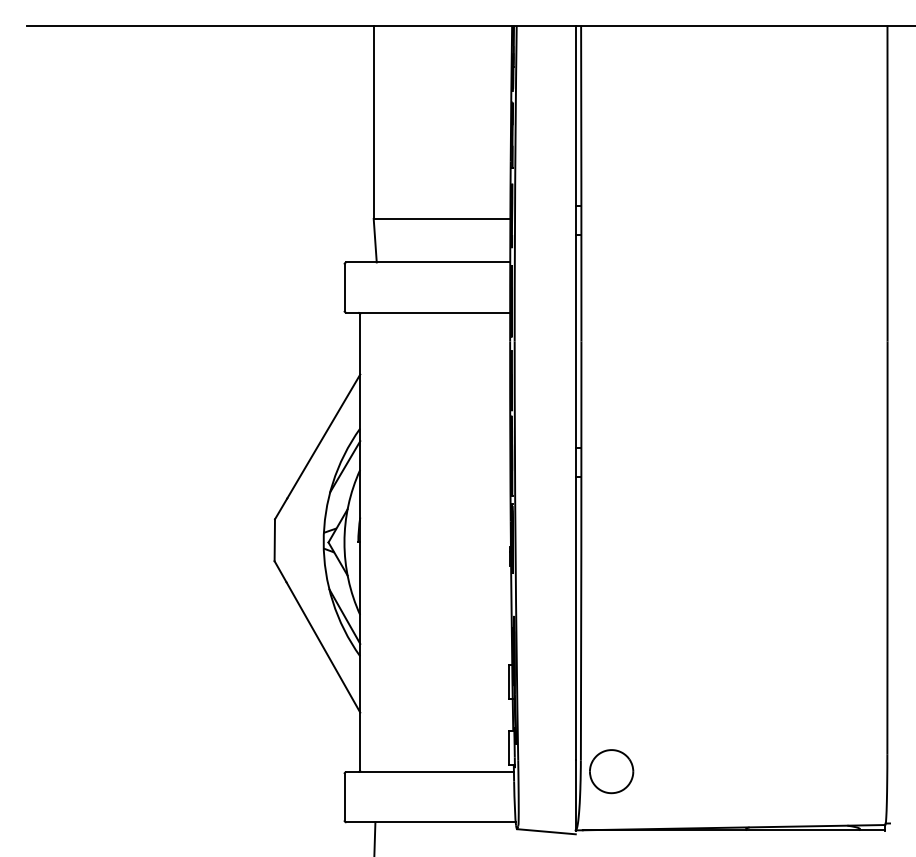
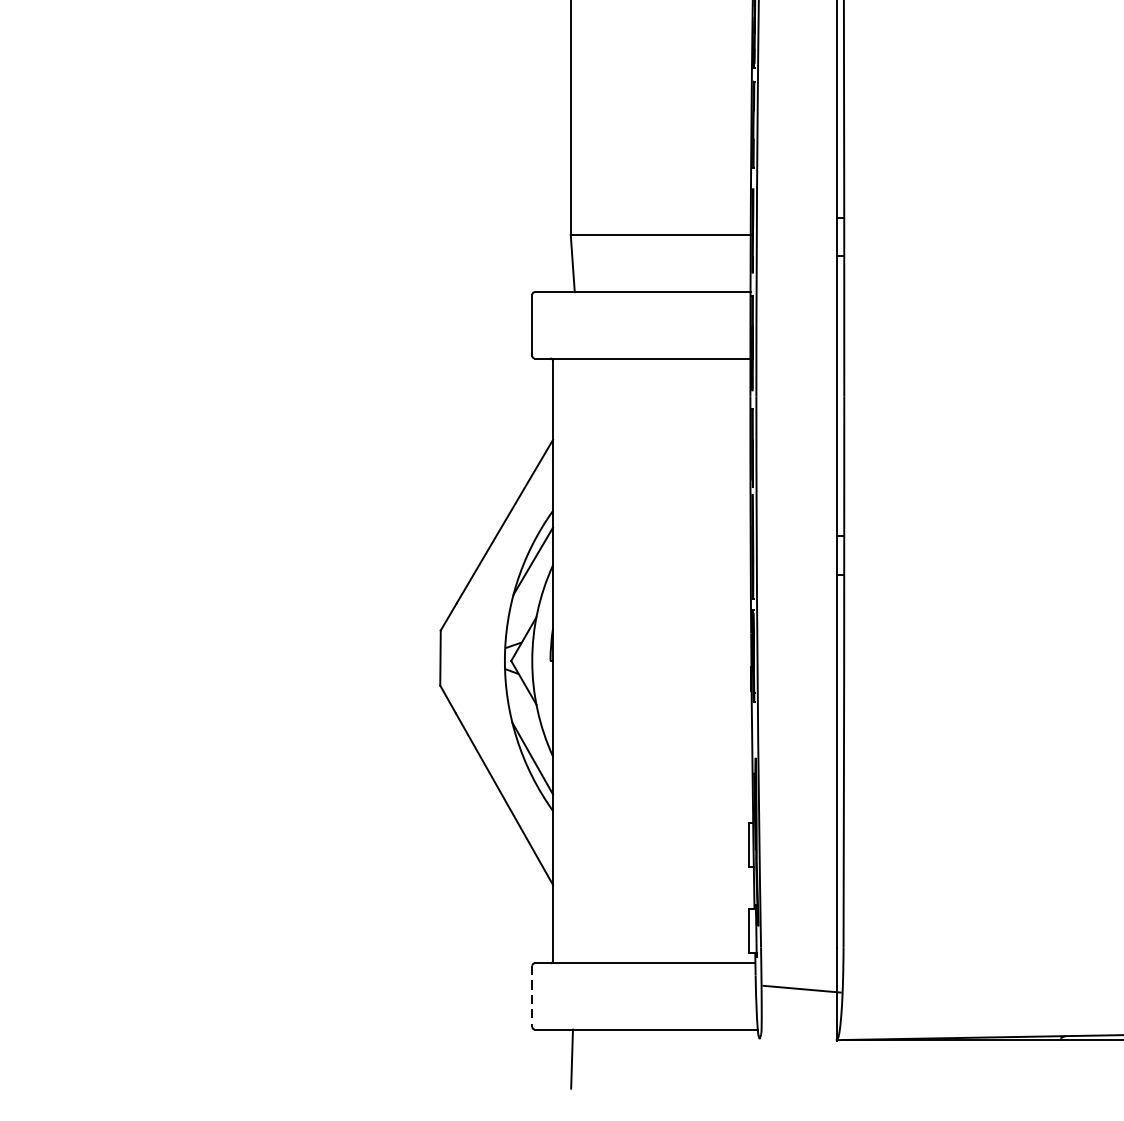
part: (611, 771) -> (883, 962), removed
line: (344, 797) -> (532, 996), solid -> dashed
line: (546, 831) -> (802, 988), moved

